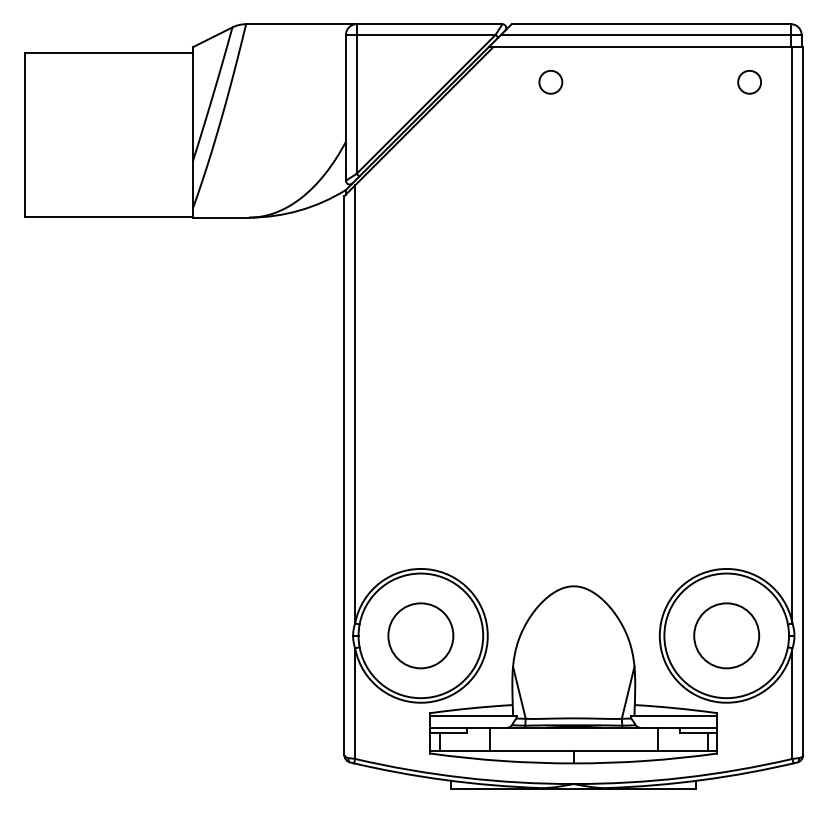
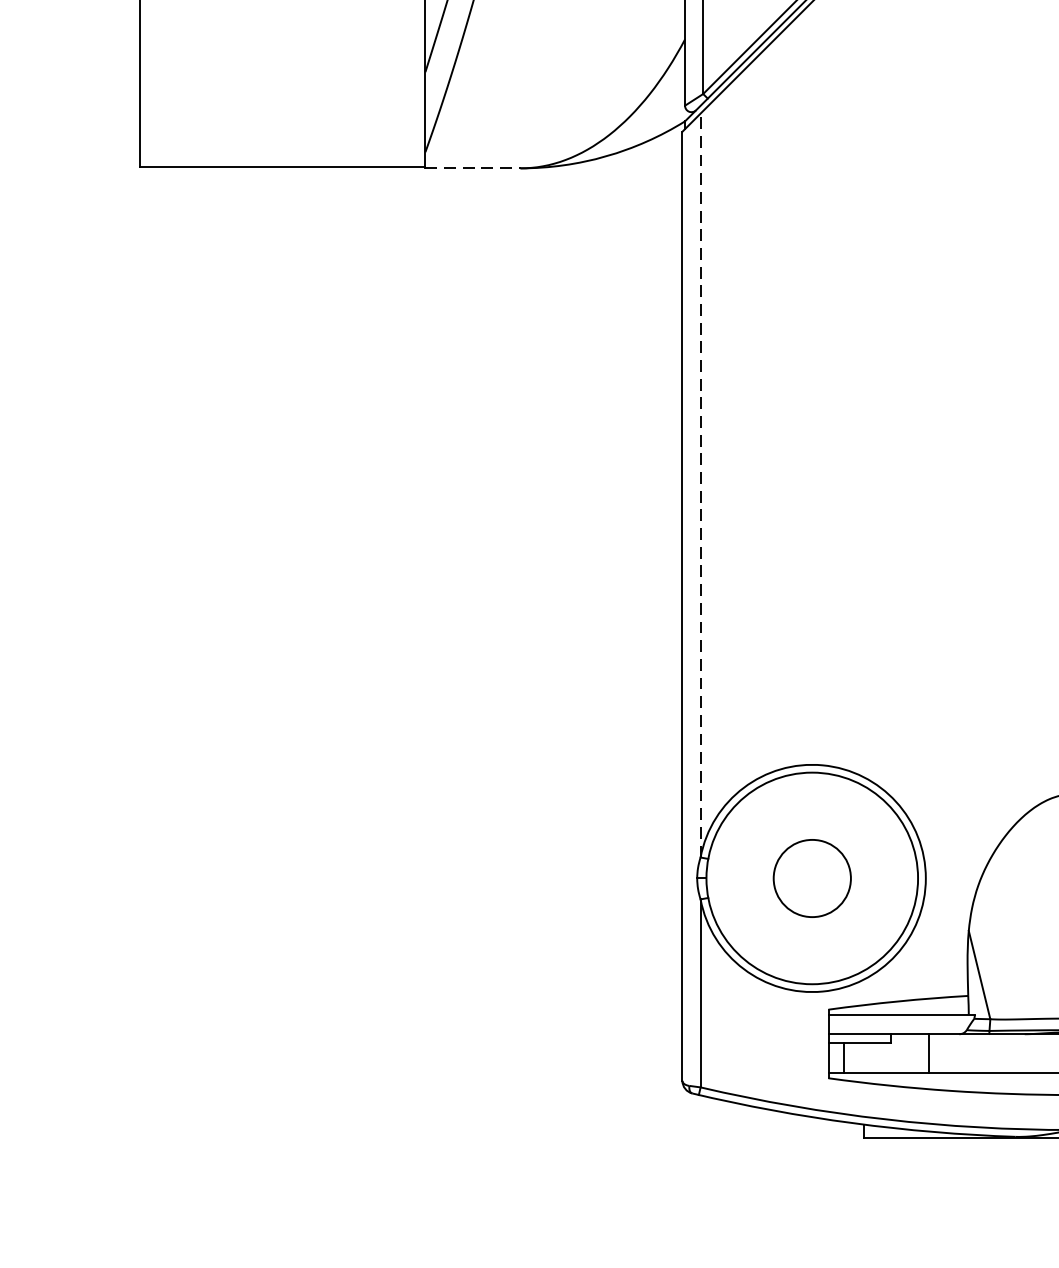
line: (221, 217) -> (473, 168), solid -> dashed
line: (355, 403) -> (701, 483), solid -> dashed
circle: (420, 635) -> (811, 877), size x0.7

